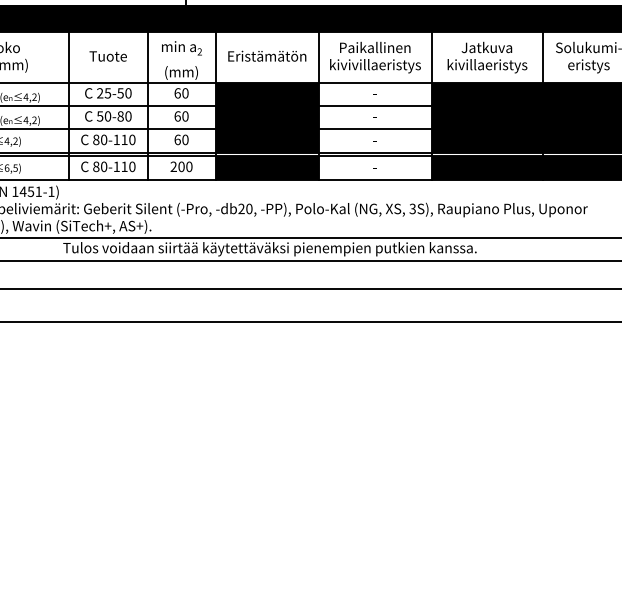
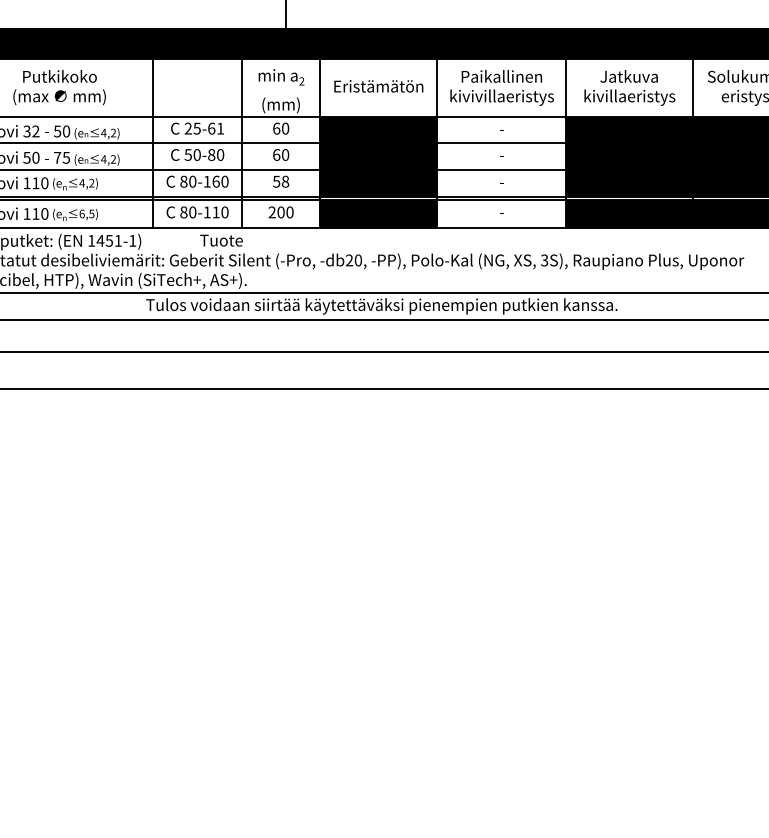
text: (108, 56) -> (221, 240), moved
text: (124, 93) -> (216, 128), 25-50 -> 25-61
text: (124, 139) -> (215, 181), 80-110 -> 80-160
text: (181, 139) -> (281, 181), 60 -> 58

